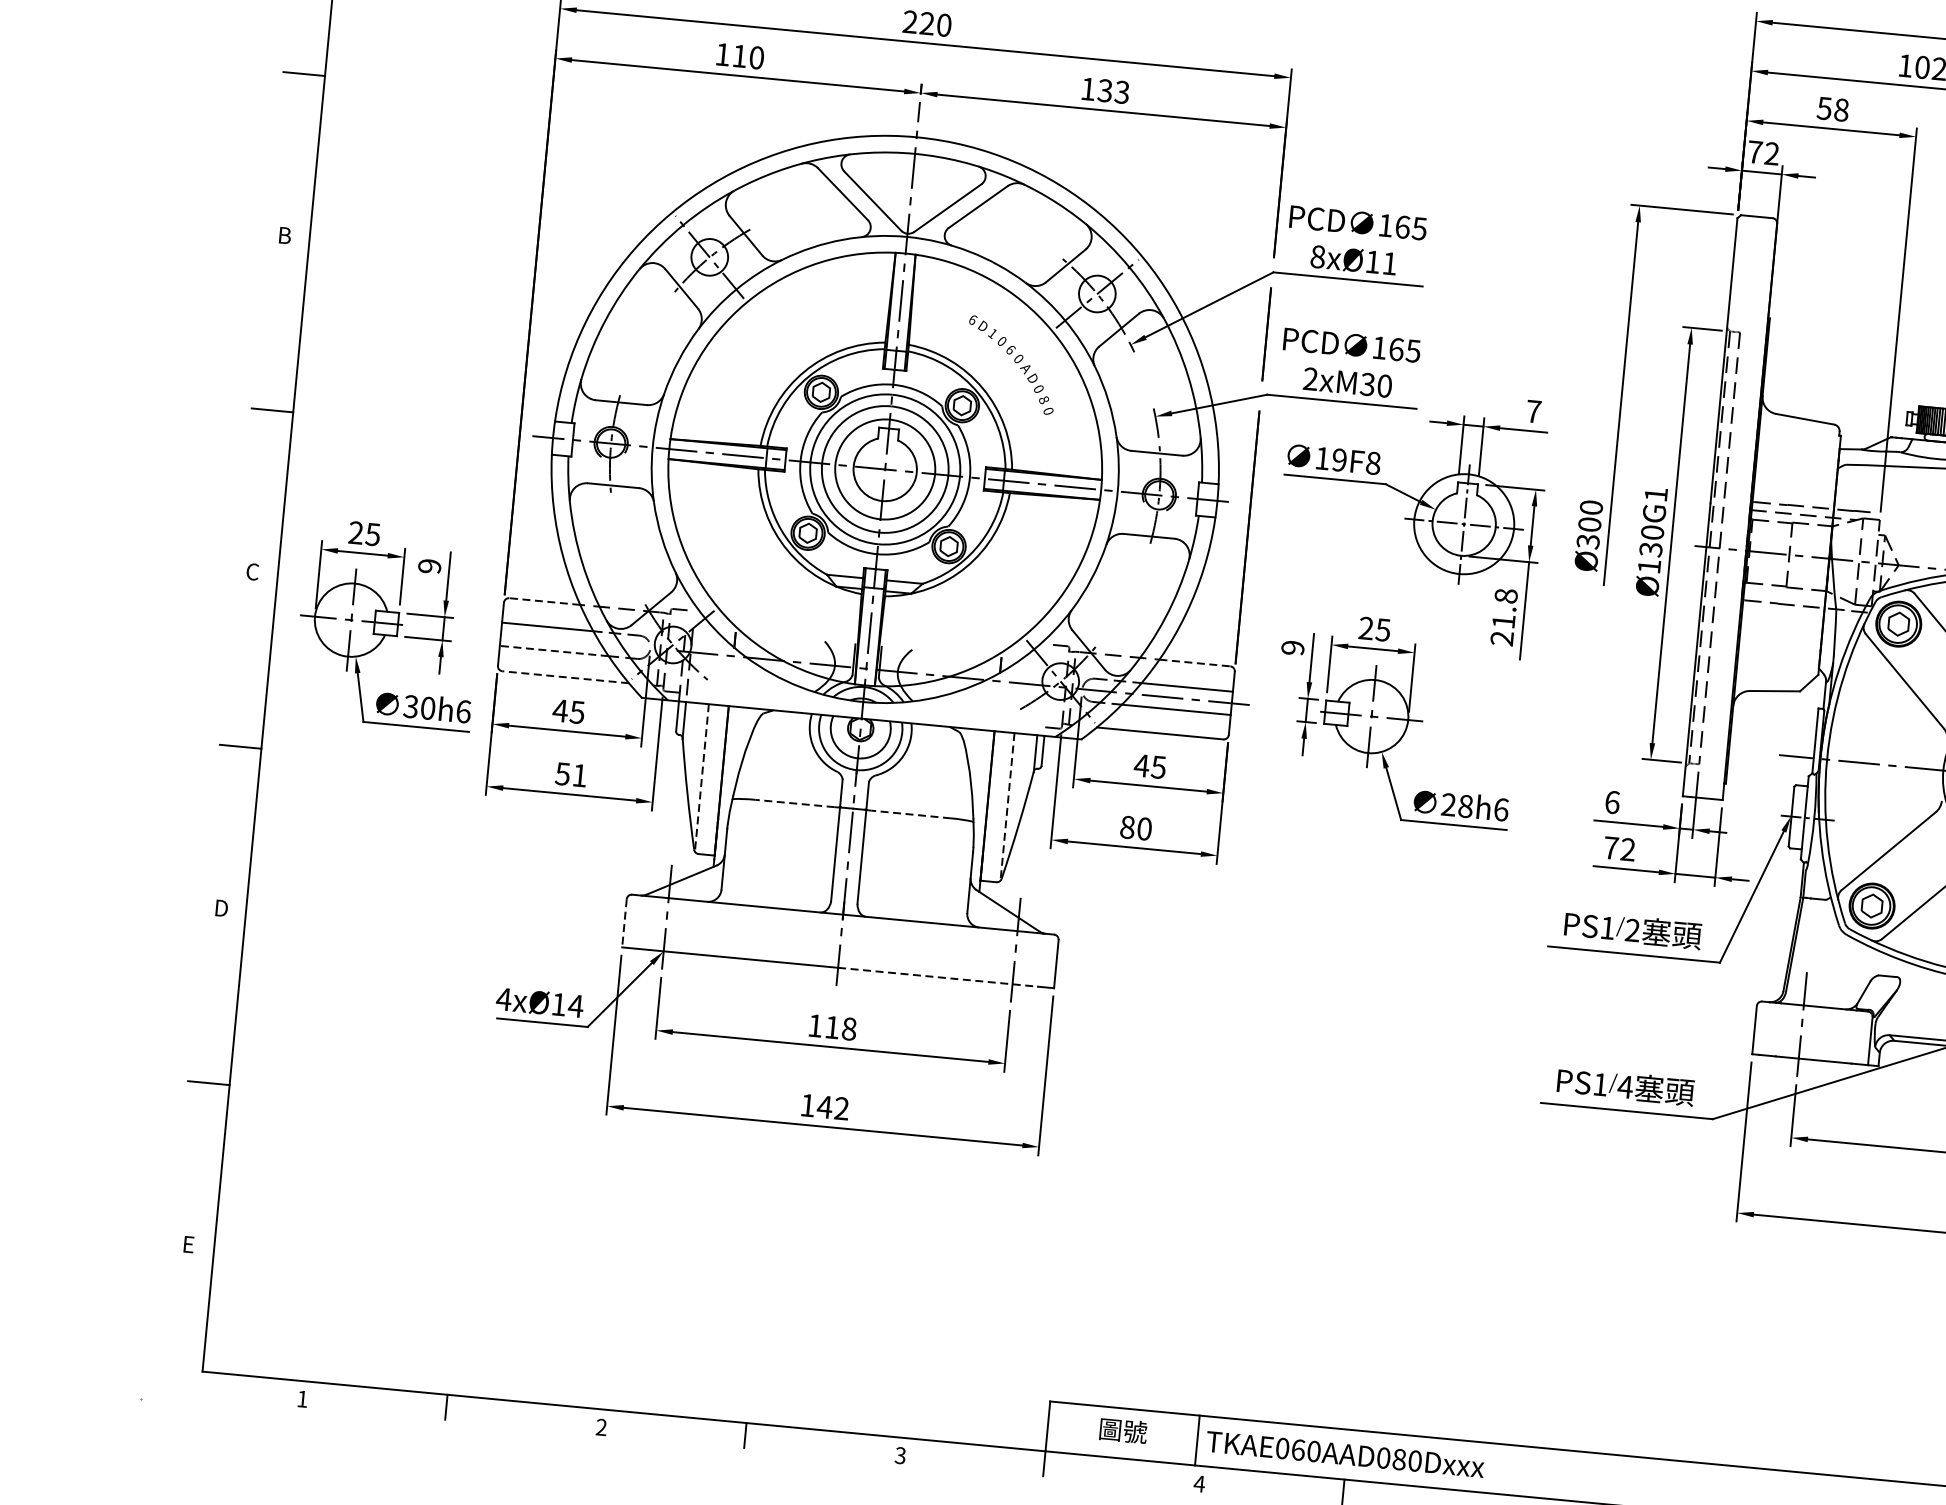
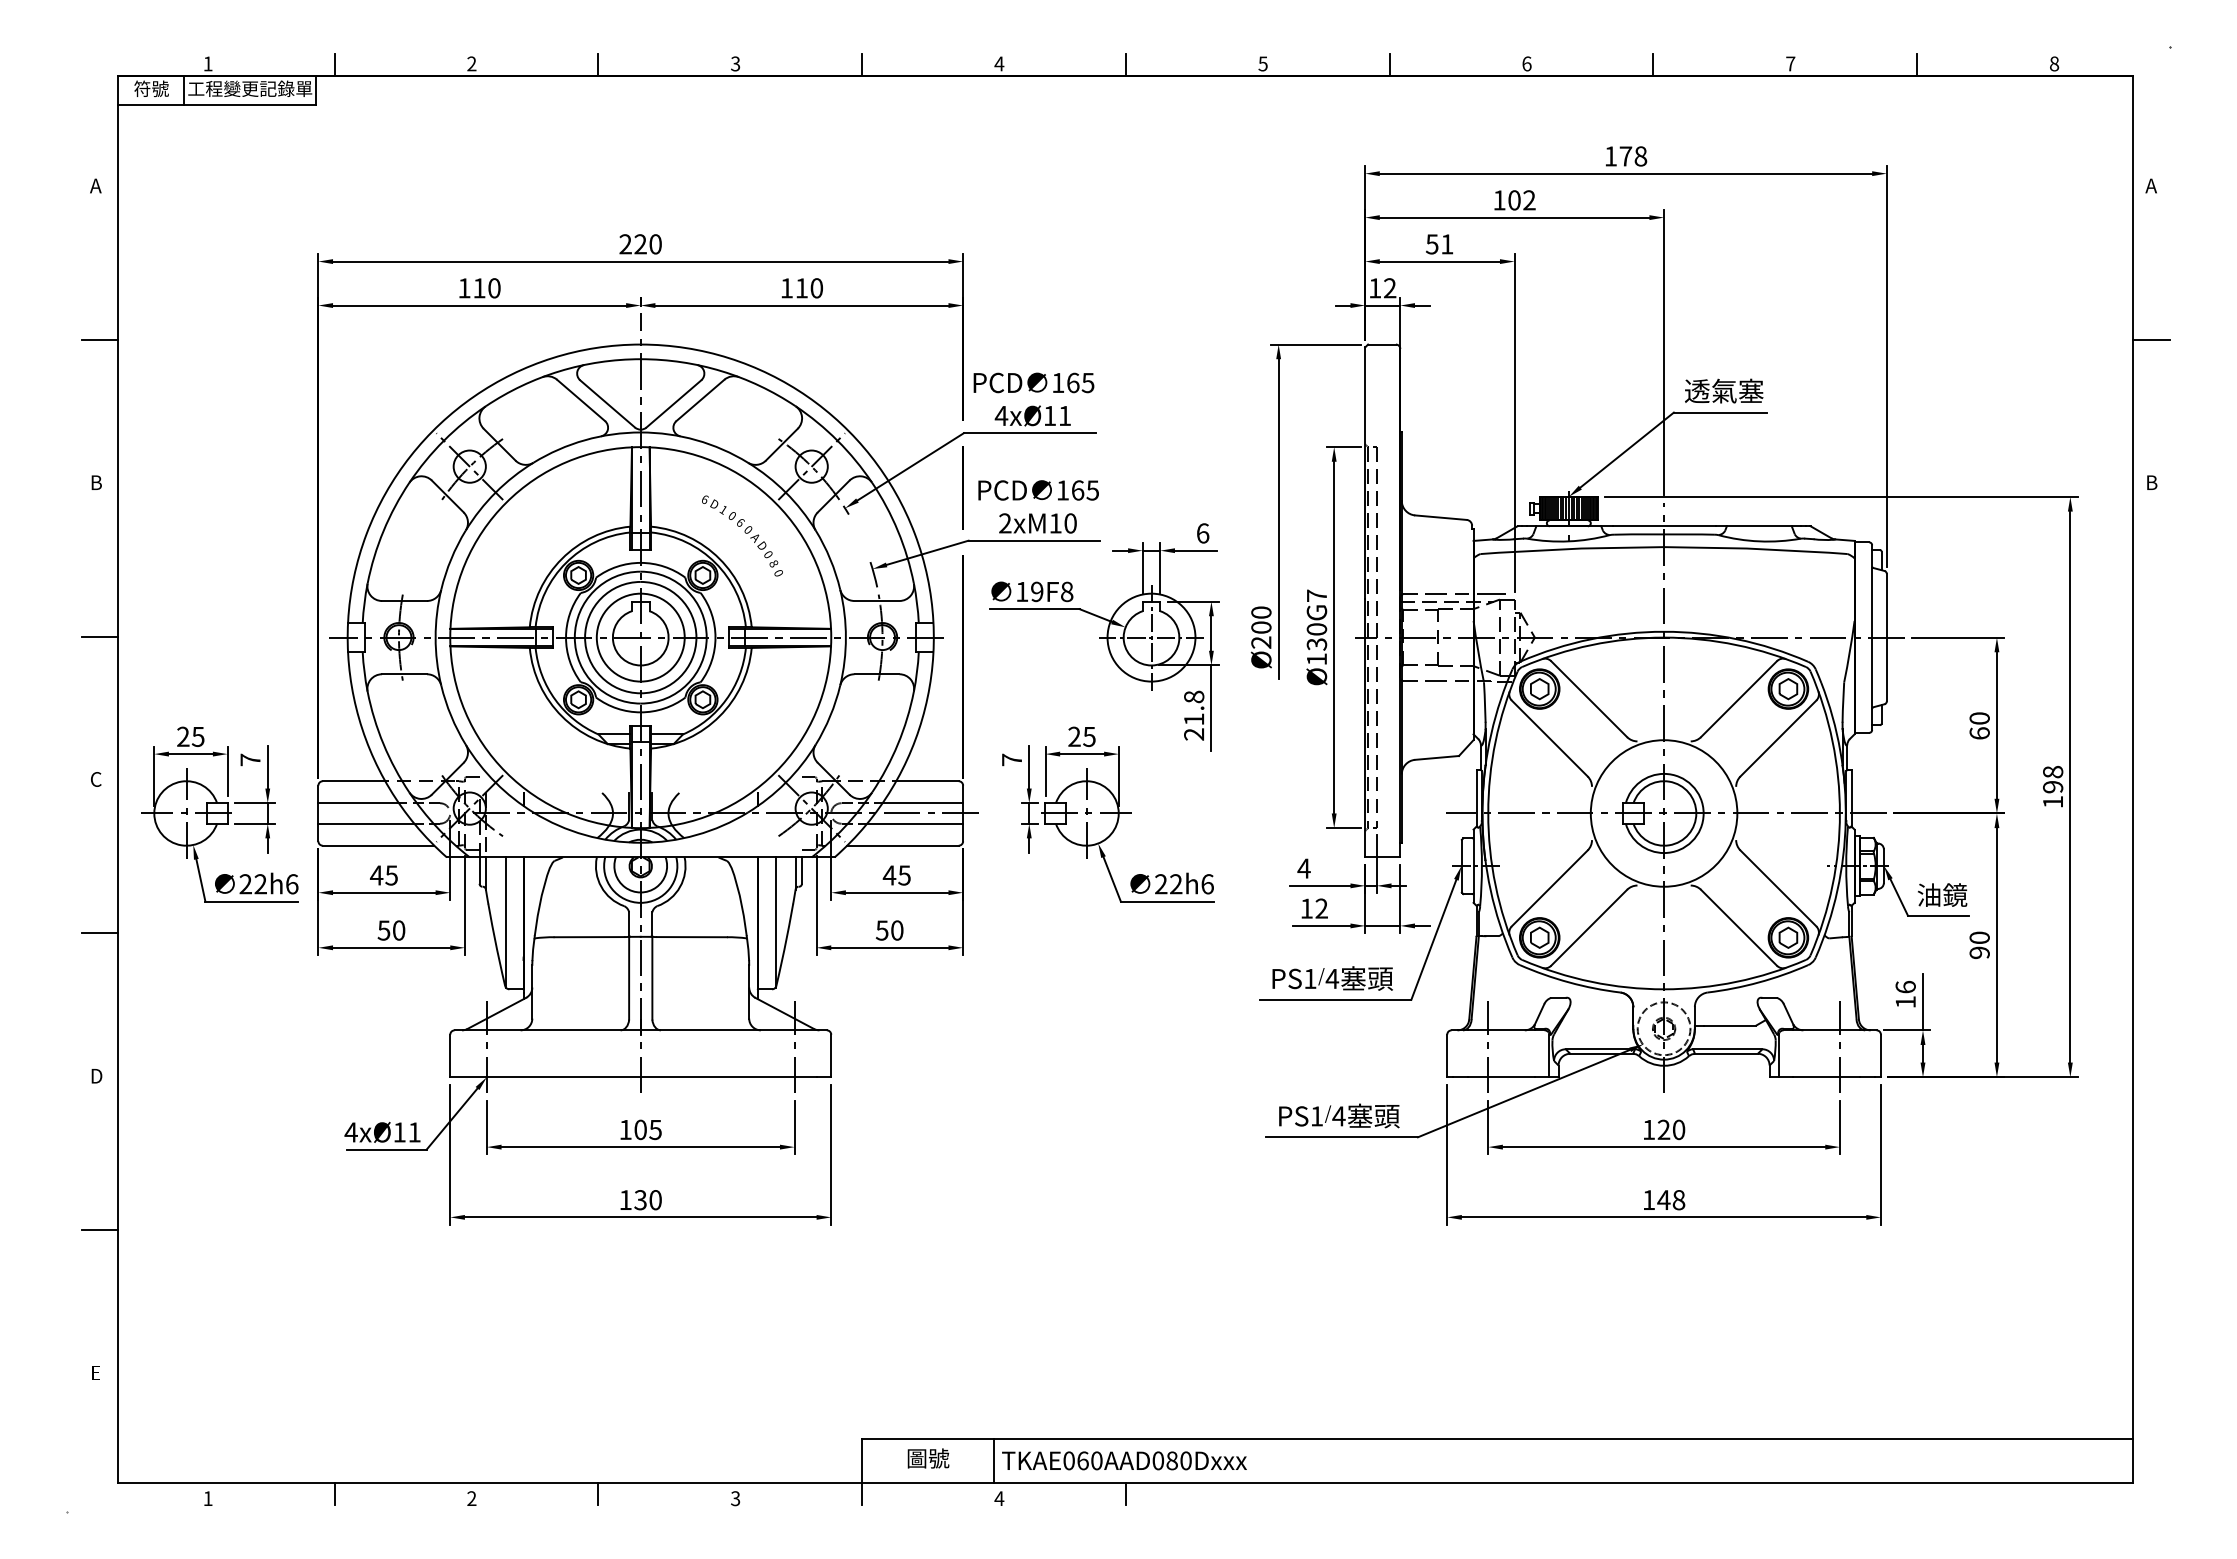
text: (1112, 91) -> (808, 288), 133 -> 110
text: (1841, 110) -> (1447, 244), 58 -> 51
text: (1755, 152) -> (1375, 288), 72 -> 12
text: (1317, 256) -> (1001, 415), 8xØ11 -> 4xØ11
text: (1367, 384) -> (1055, 523), 2xM30 -> 2xM10
text: (1534, 411) -> (1203, 533), 7 -> 6
text: (1655, 494) -> (1316, 595), Ø130G1 -> Ø130G7
text: (1588, 541) -> (1261, 642), Ø300 -> Ø200
text: (429, 565) -> (250, 759), 9 -> 7
line: (544, 601) -> (353, 781), dashed -> solid
text: (1292, 647) -> (1011, 759), 9 -> 7
line: (554, 650) -> (366, 823), dashed -> solid
line: (1194, 663) -> (927, 781), dashed -> solid
line: (565, 677) -> (378, 845), dashed -> solid
text: (418, 707) -> (252, 884), 30h6 -> 22h6
text: (580, 775) -> (399, 930), 51 -> 50
line: (701, 779) -> (505, 923), dashed -> solid
text: (1611, 802) -> (1303, 868), 6 -> 4
line: (795, 803) -> (589, 937), dashed -> solid
text: (1466, 806) -> (1176, 884), 28h6 -> 22h6
line: (1007, 807) -> (775, 923), dashed -> solid
line: (911, 814) -> (692, 937), dashed -> solid
text: (1126, 827) -> (881, 930), 80 -> 50
text: (1610, 847) -> (1306, 908), 72 -> 12
line: (624, 923) -> (450, 1056), dashed -> solid
text: (1632, 930) -> (1332, 978), 2 -> 4
line: (938, 977) -> (729, 1077), dashed -> solid
text: (575, 1006) -> (414, 1132), 4xØ14 -> 4xØ11
text: (840, 1027) -> (647, 1129), 118 -> 105
text: (832, 1108) -> (647, 1200), 142 -> 130

